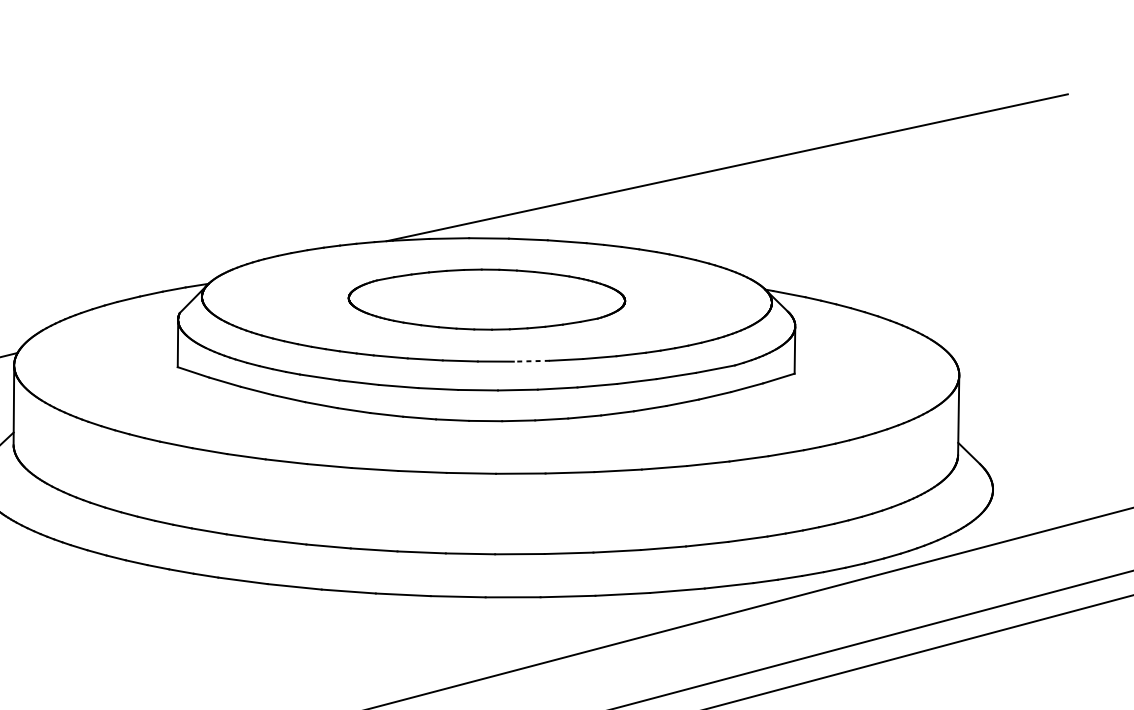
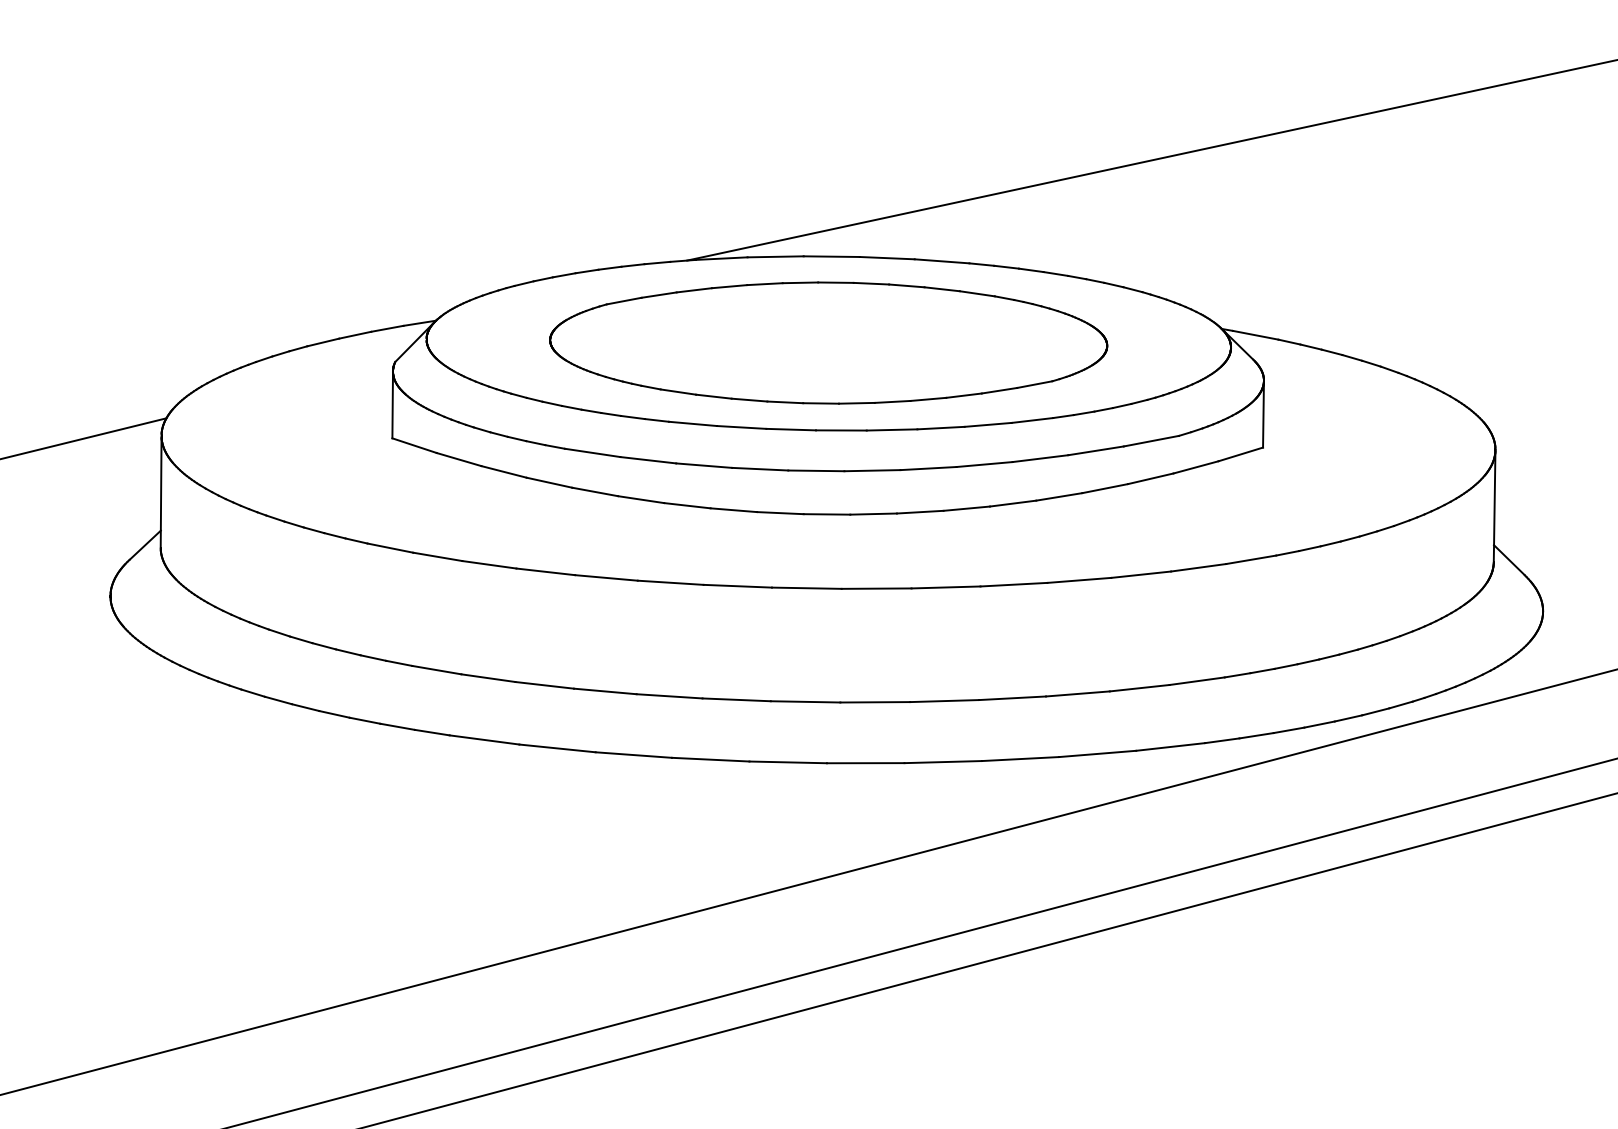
part: (486, 299) -> (828, 342), size x1.43
line: (531, 360) -> (891, 429), dashed -> solid

